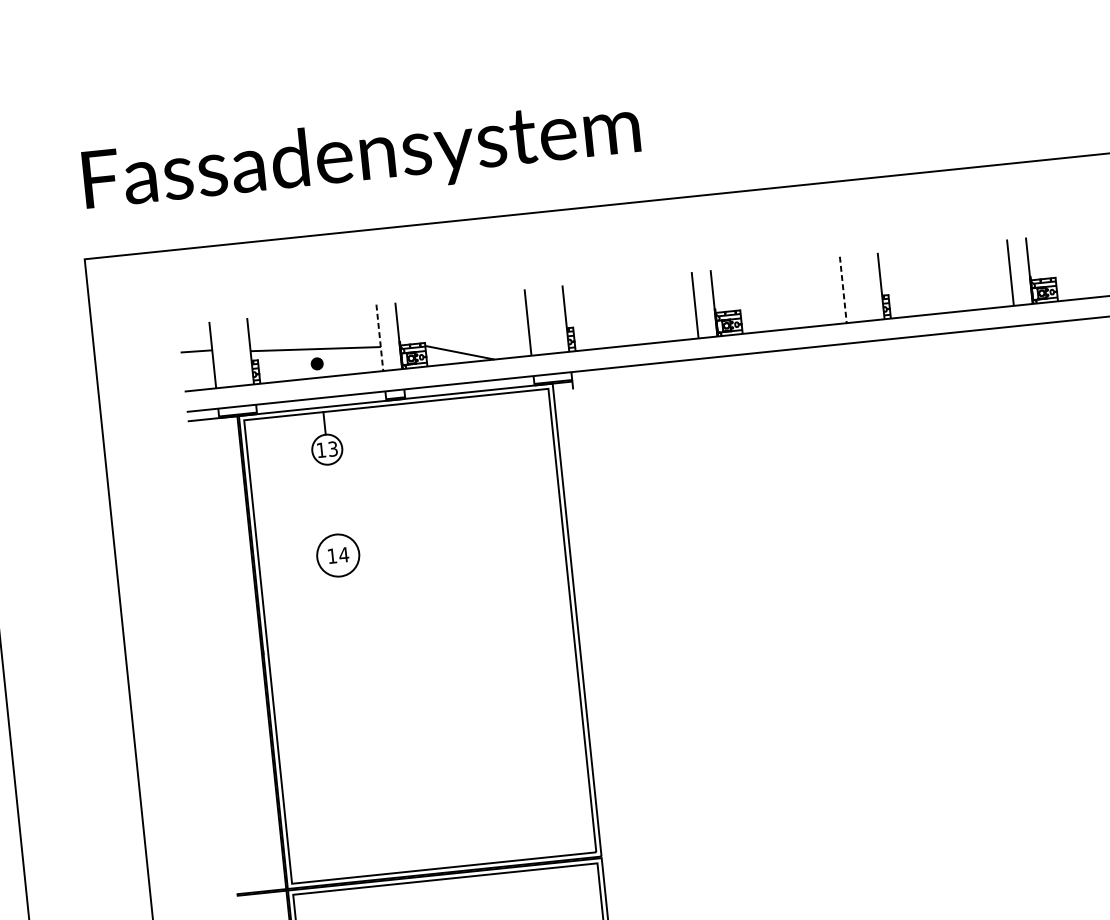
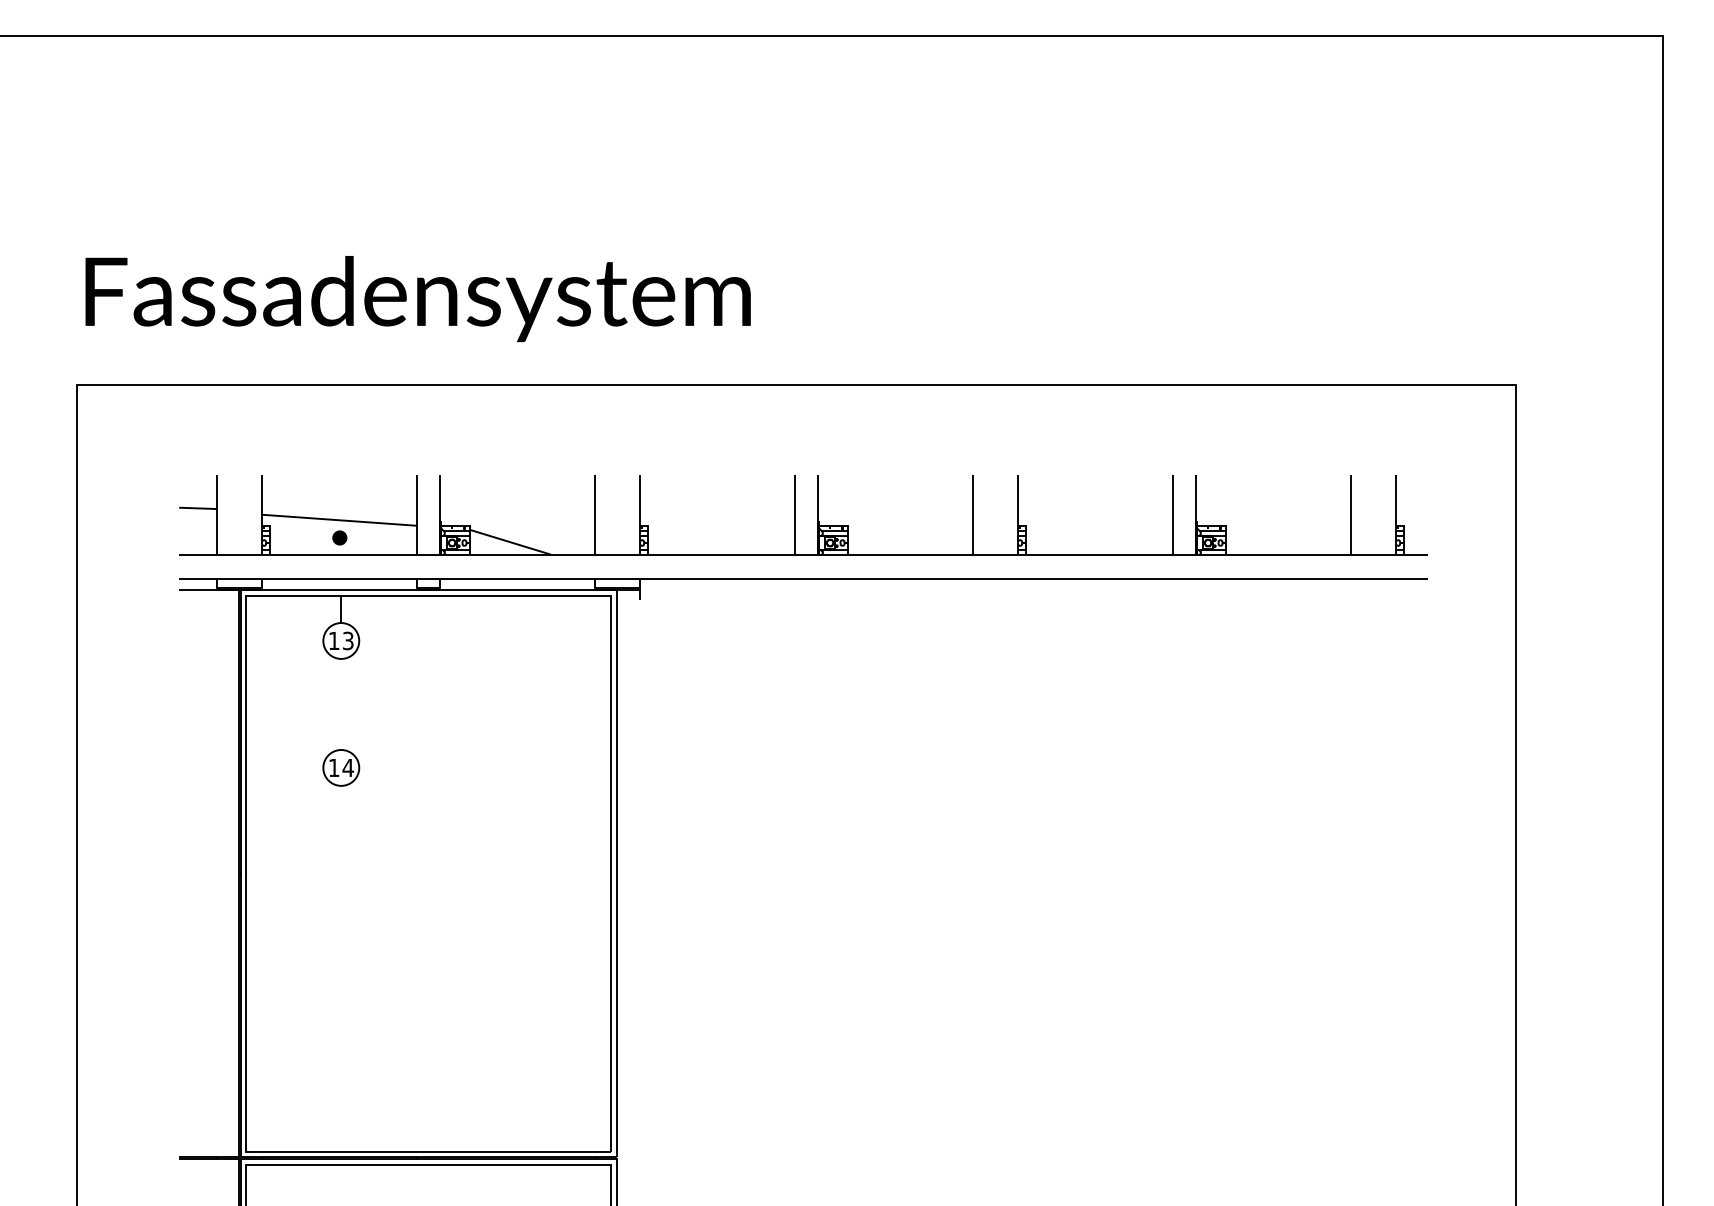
line: (843, 289) -> (973, 514), dashed -> solid
line: (379, 337) -> (417, 514), dashed -> solid
circle: (338, 555) -> (341, 767), size x0.71

